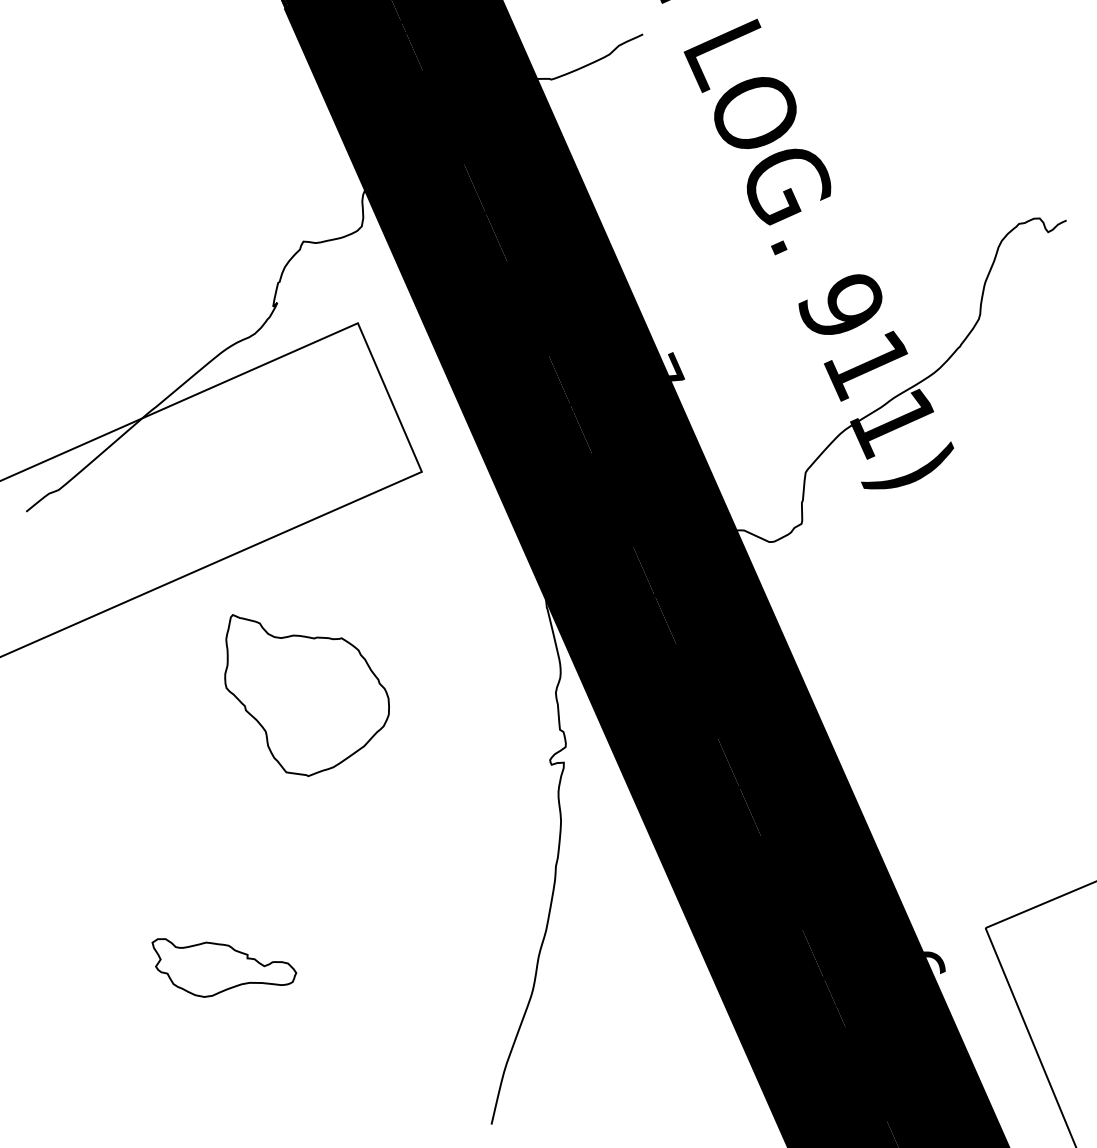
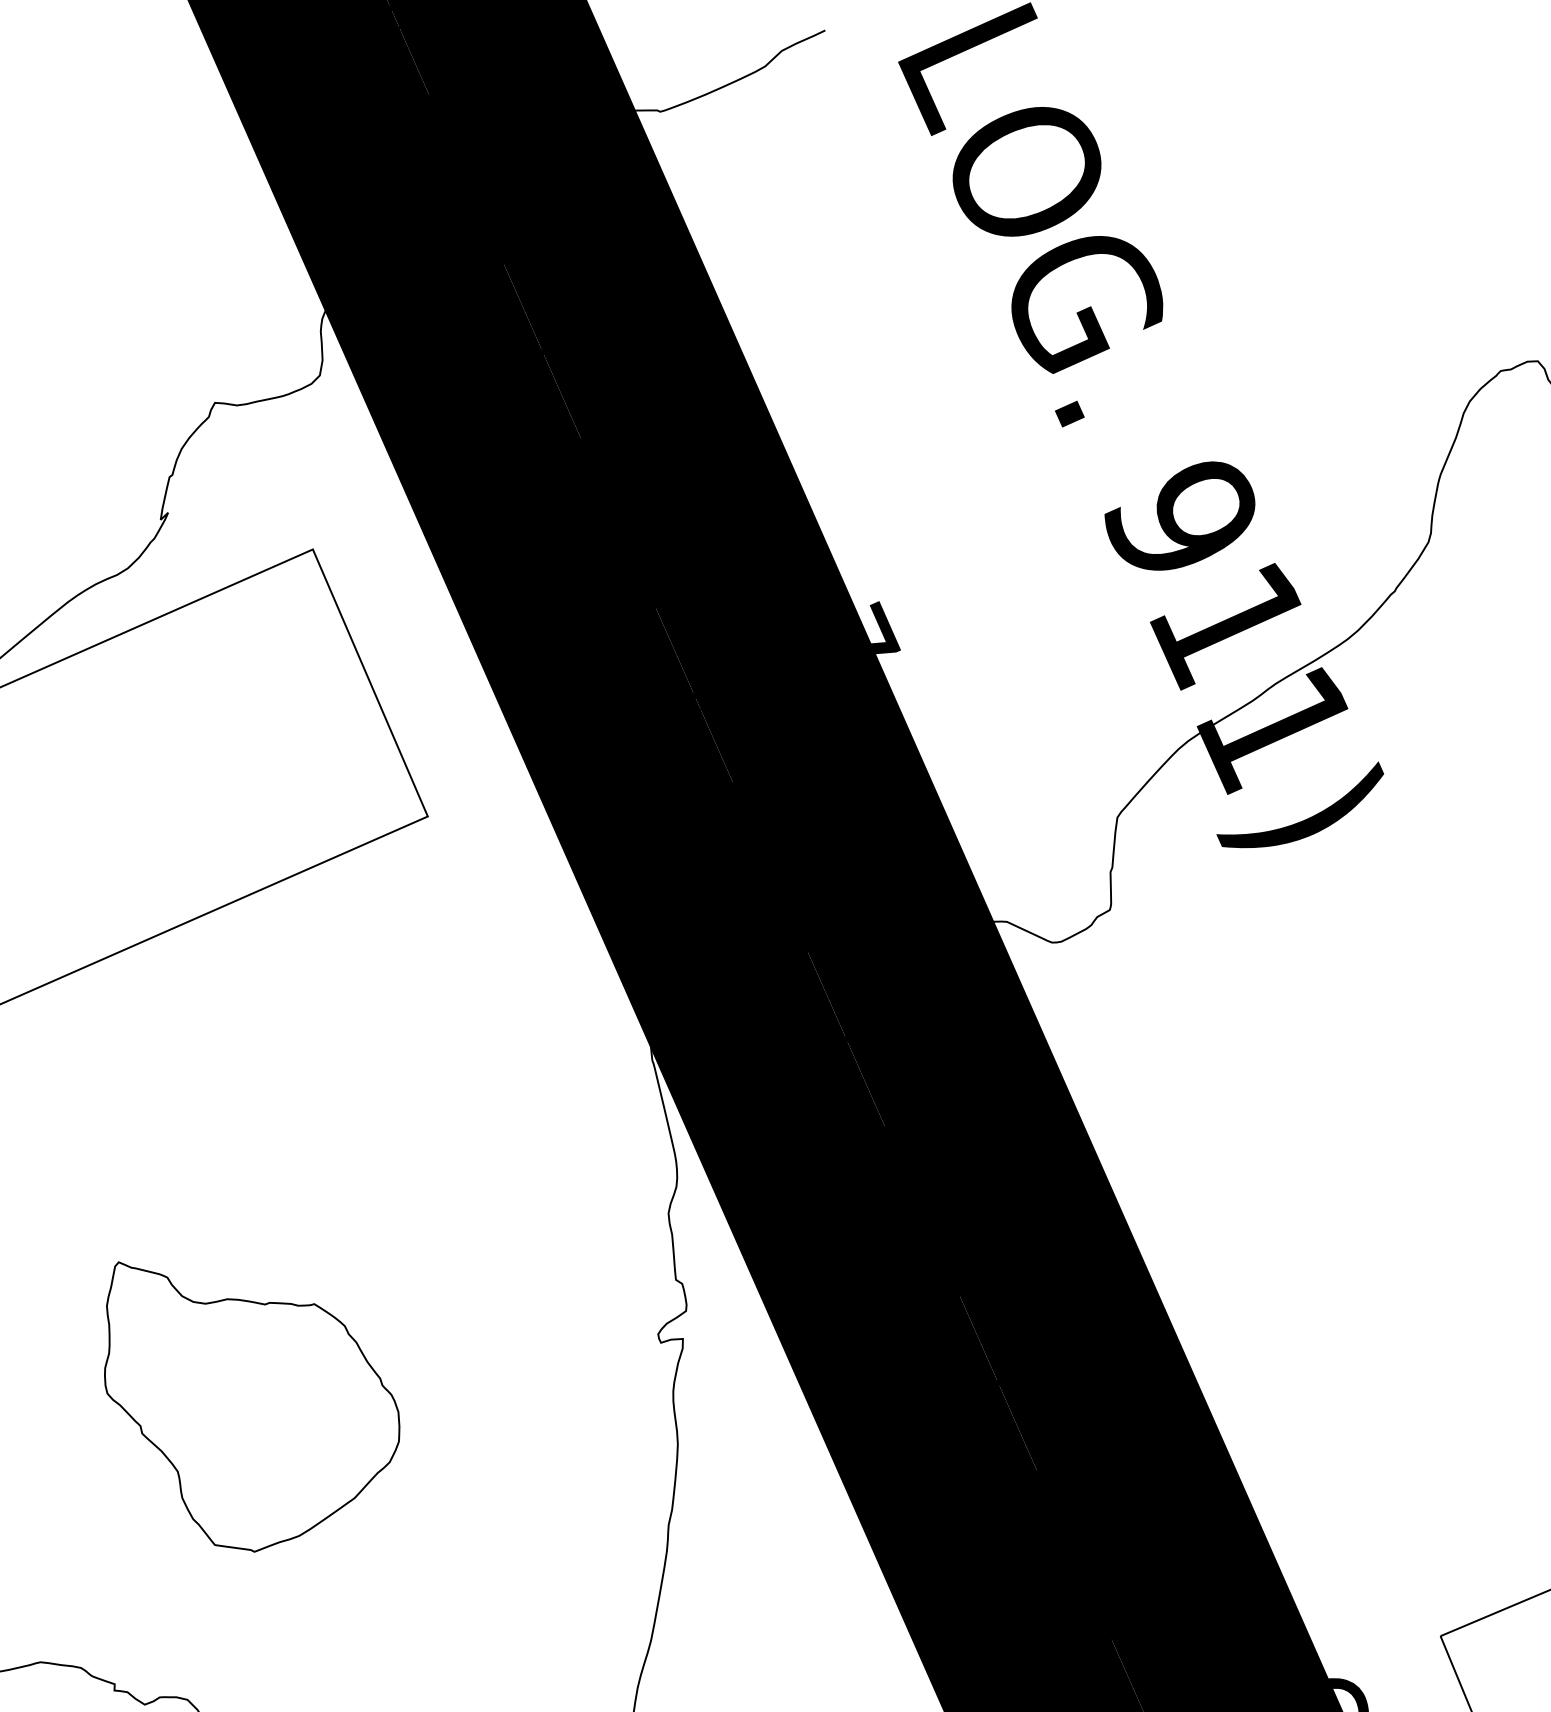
part: (306, 695) -> (251, 1406), moved

